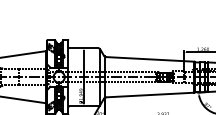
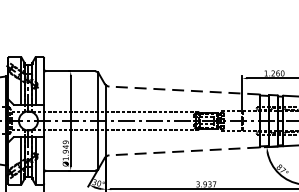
line: (150, 59) -> (184, 90), solid -> dashed
line: (150, 95) -> (184, 152), solid -> dashed

